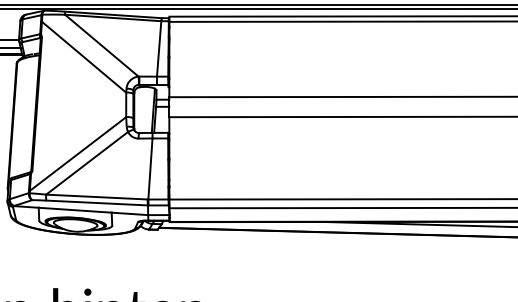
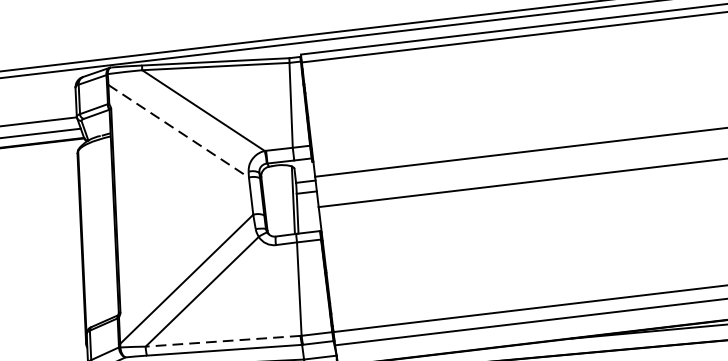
line: (84, 57) -> (179, 131), solid -> dashed
line: (96, 197) -> (222, 341), solid -> dashed

